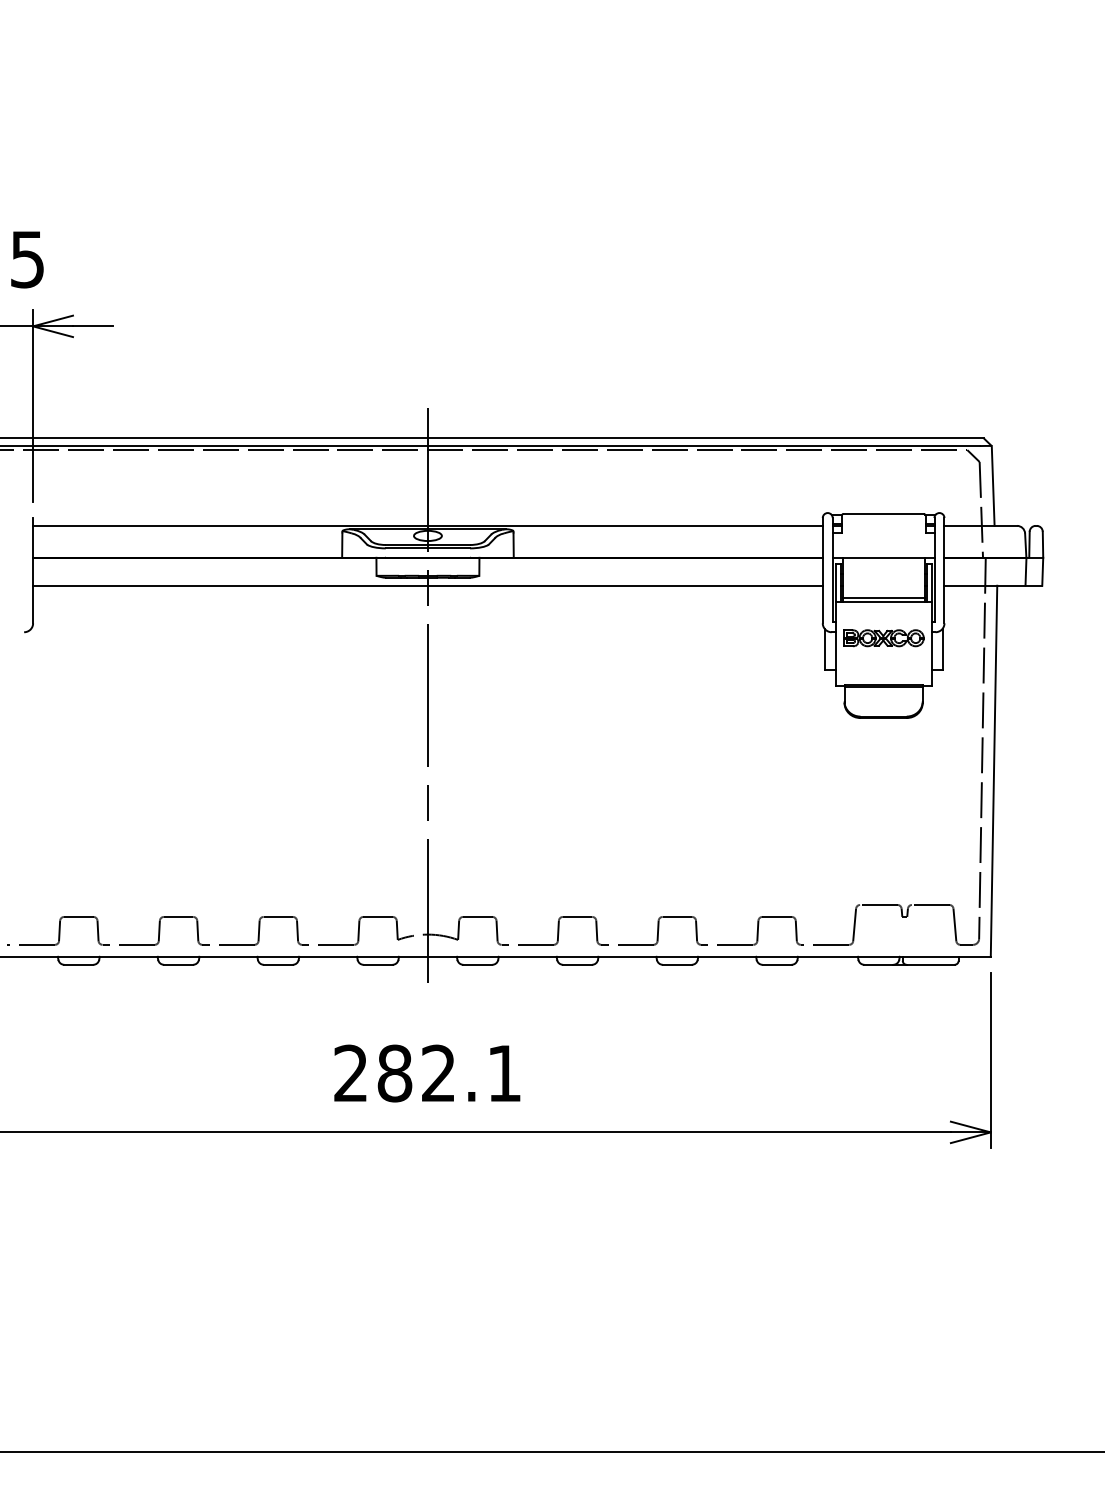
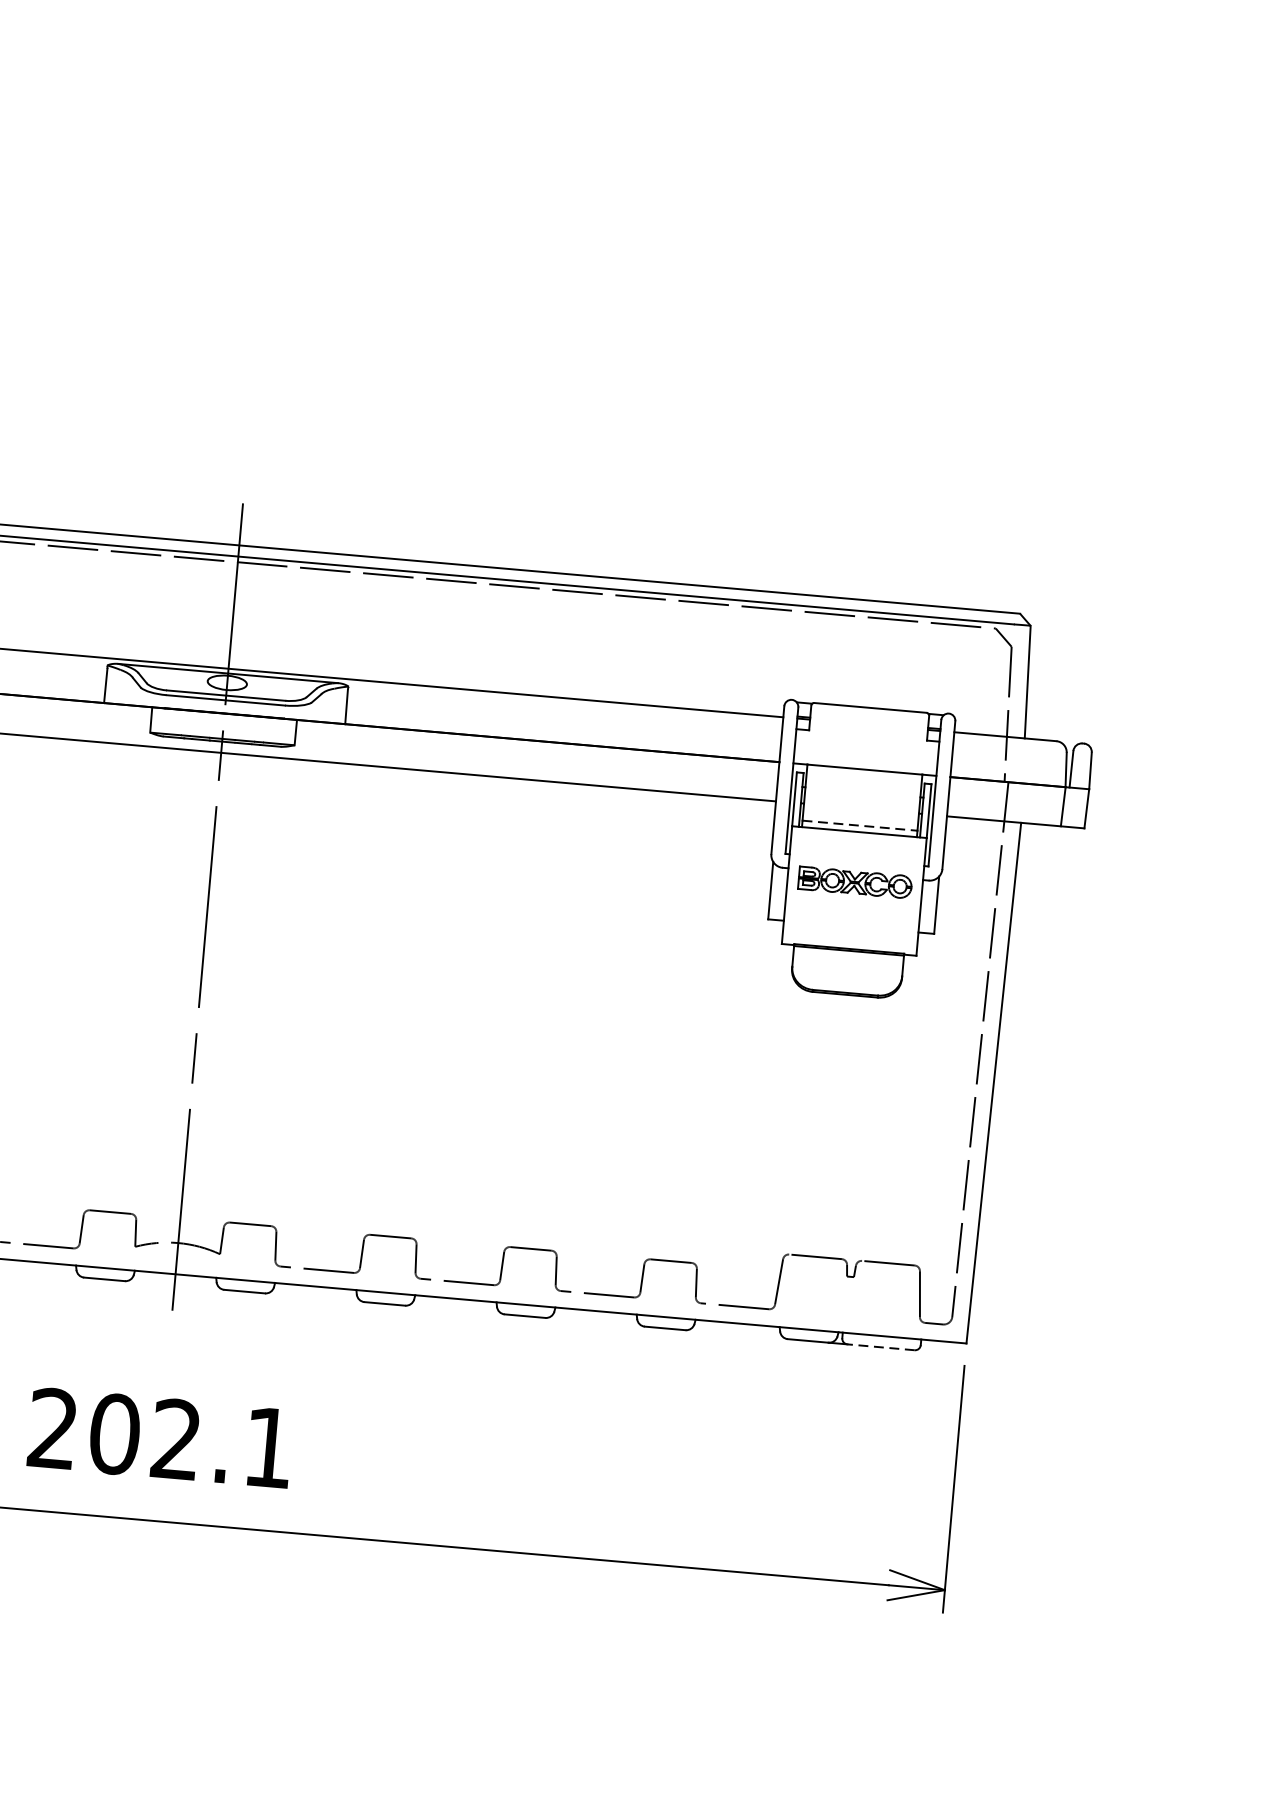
line: (883, 597) -> (859, 825), solid -> dashed
line: (930, 964) -> (880, 1346), solid -> dashed
text: (394, 1073) -> (114, 1434), 282.1 -> 202.1

